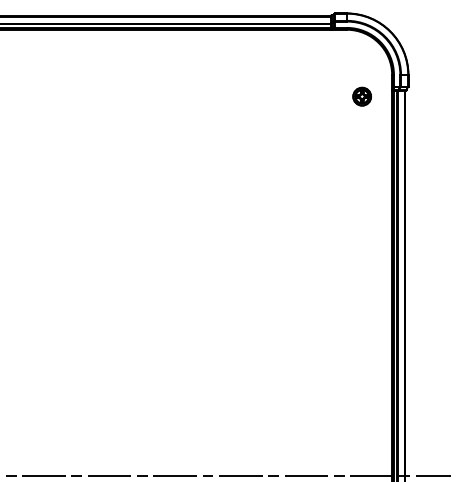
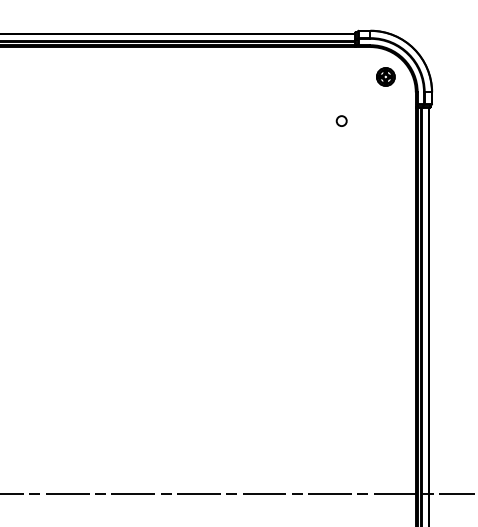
part: (361, 96) -> (385, 76), moved
circle: (317, 103) -> (341, 120), added

